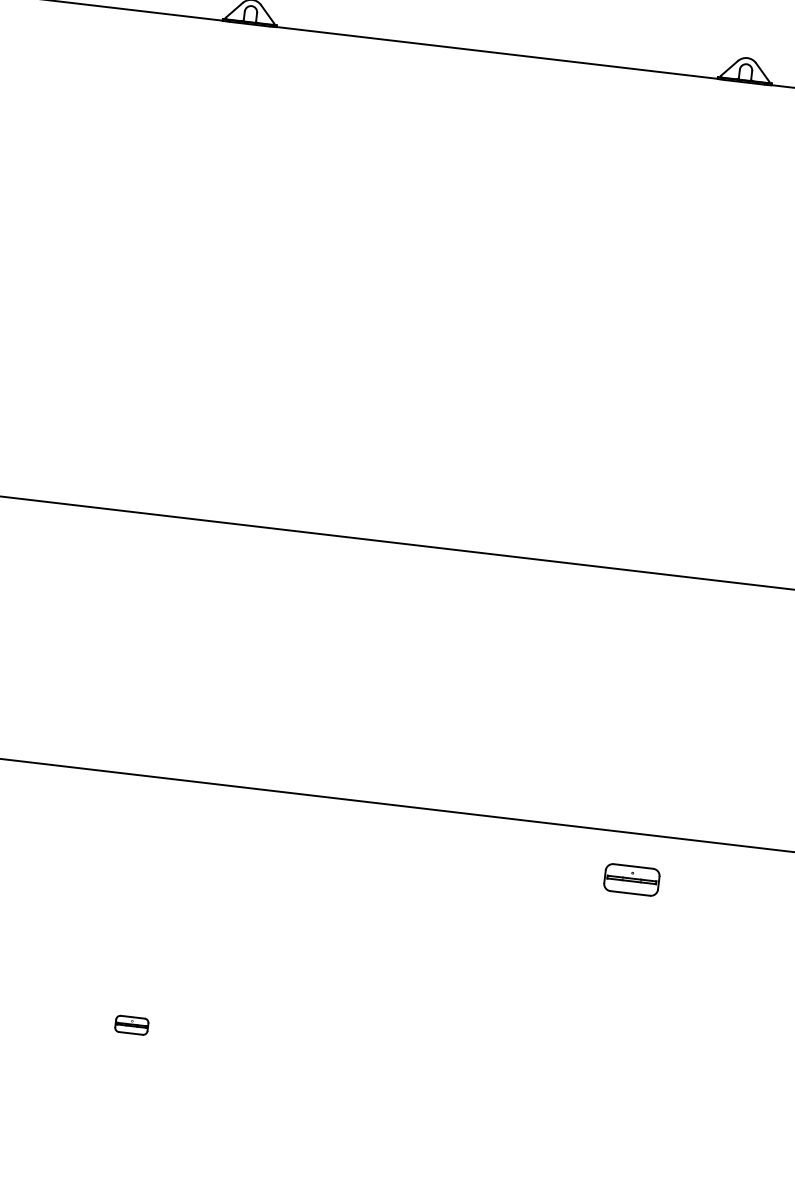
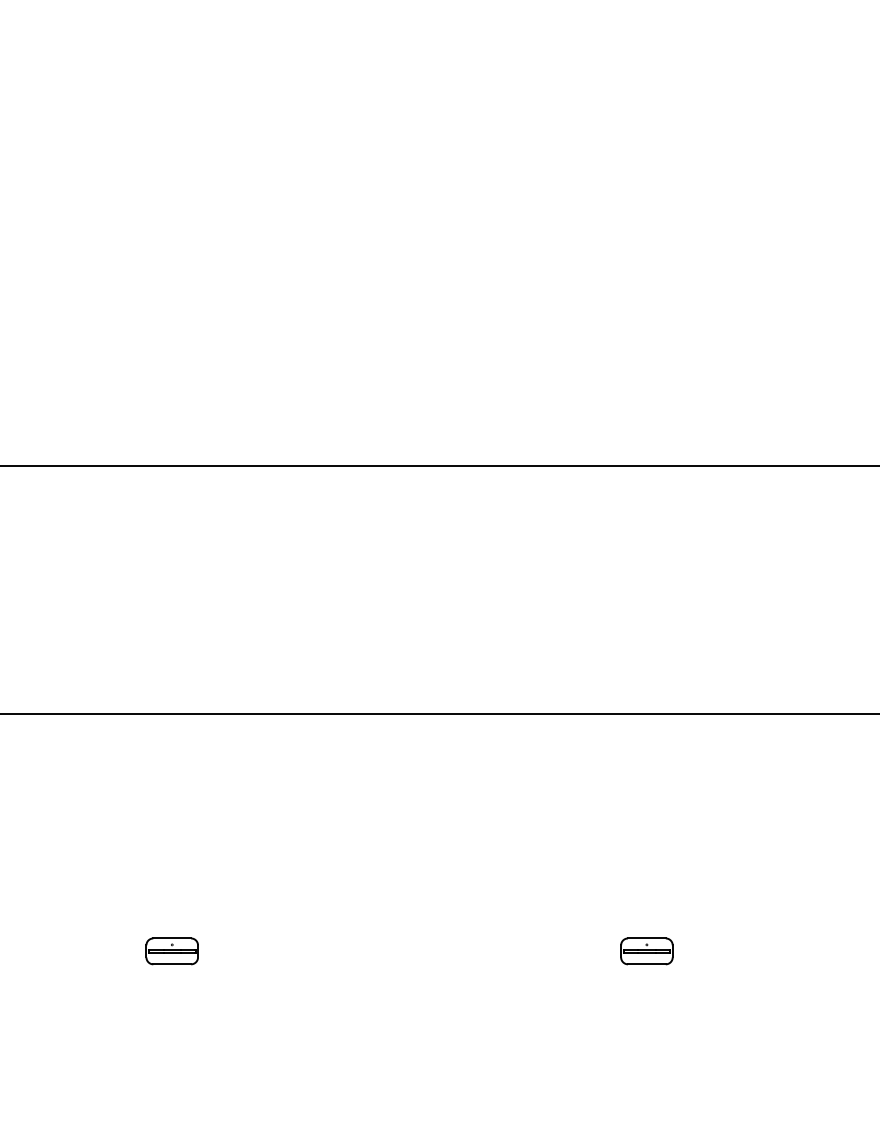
part: (631, 880) -> (646, 951), moved
part: (131, 1025) -> (171, 951), size x1.67

